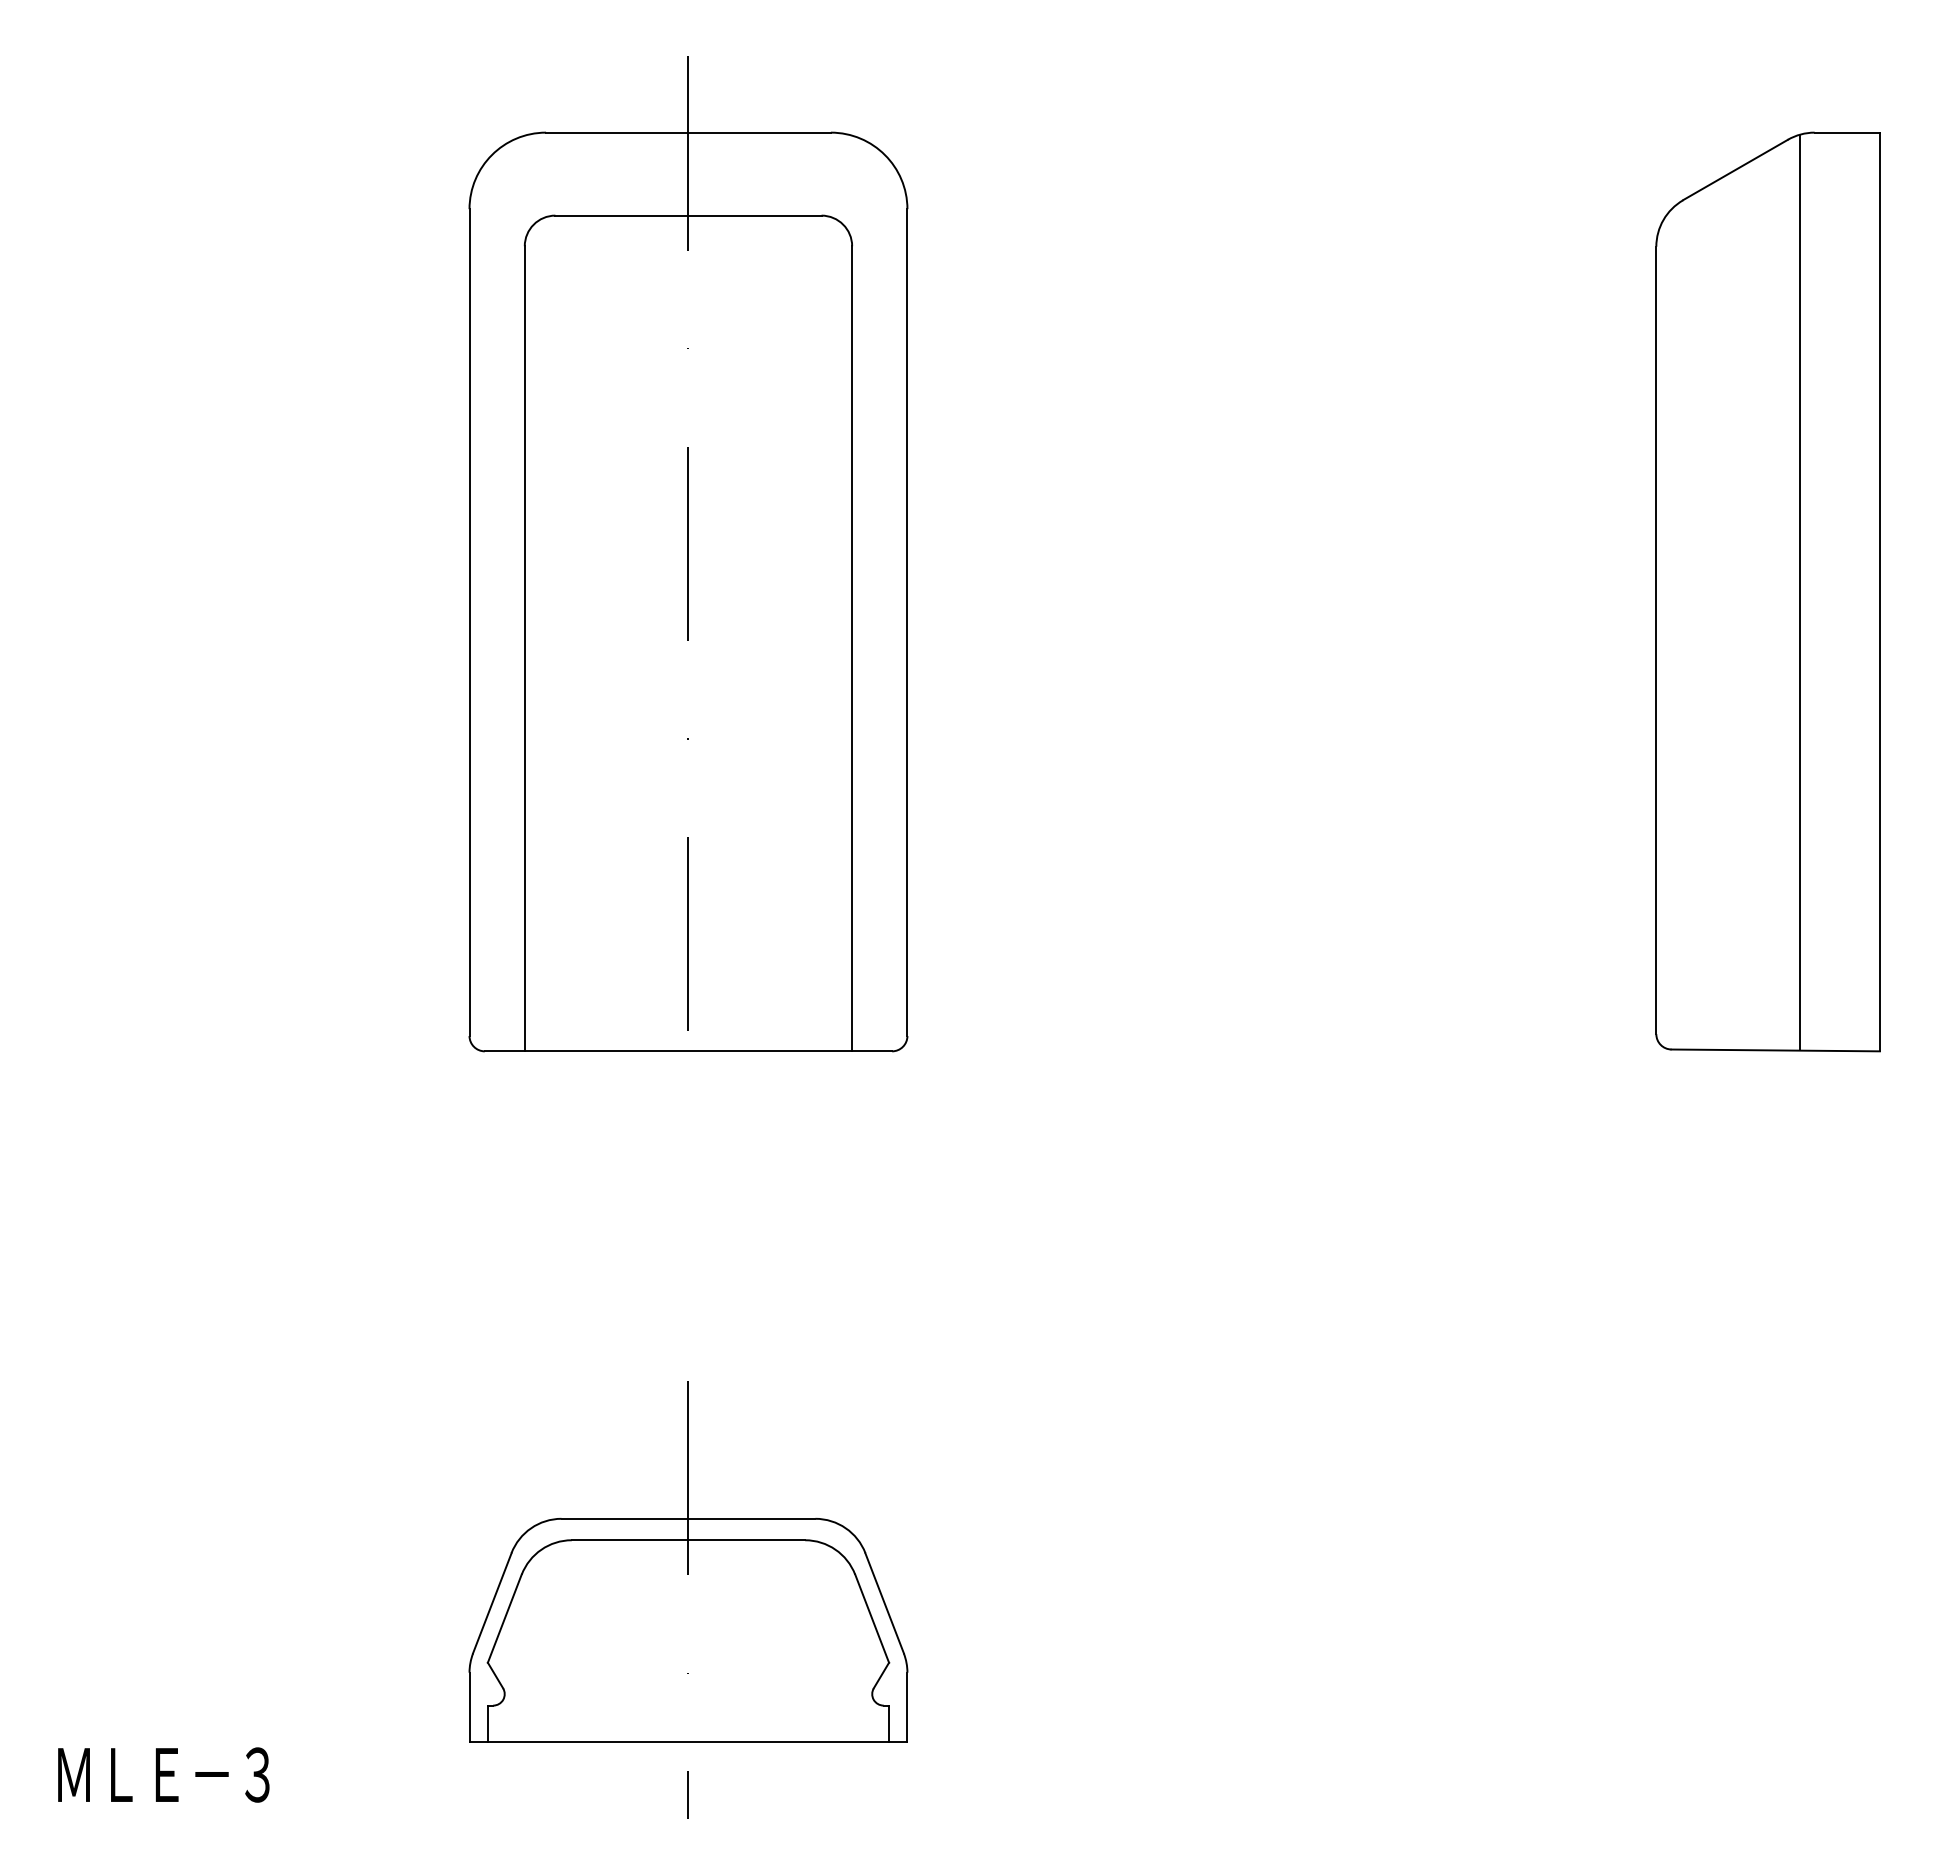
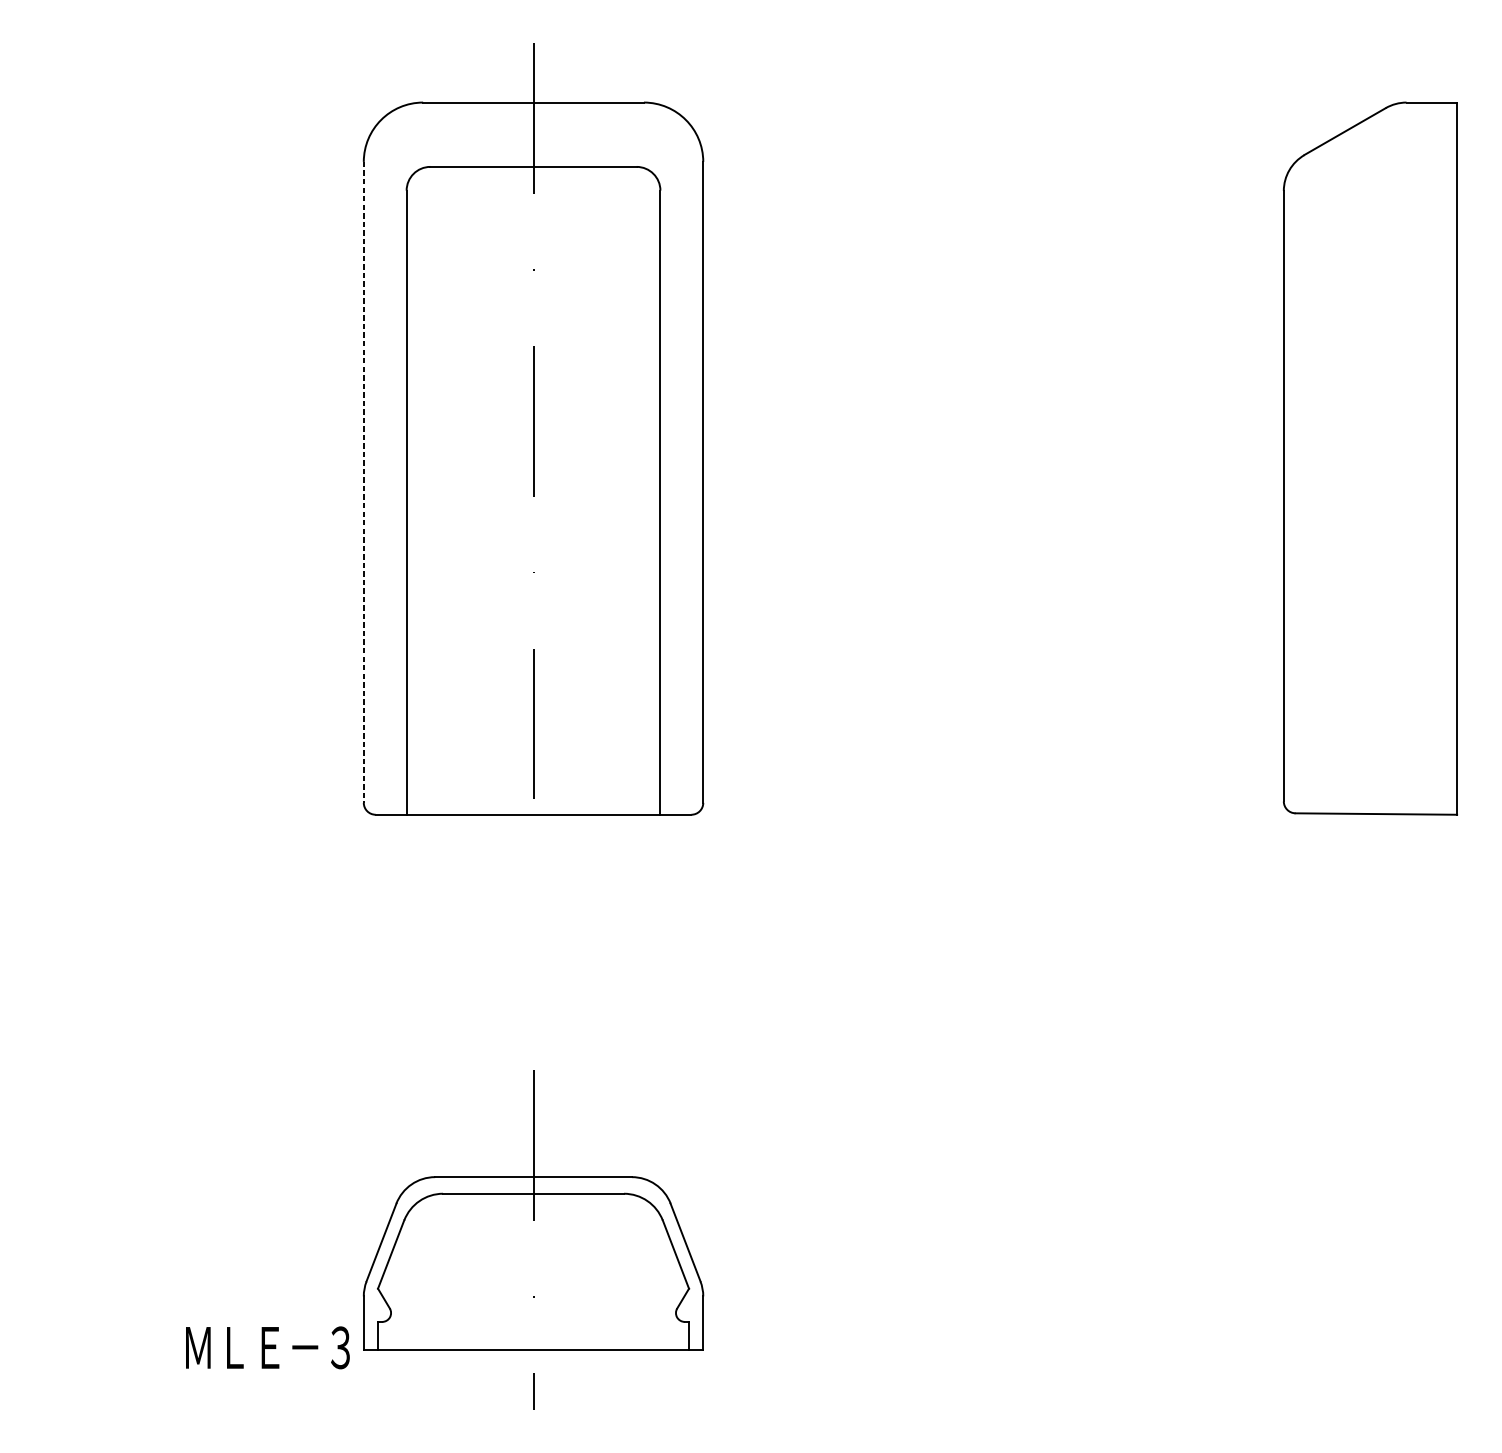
line: (1800, 591) -> (1395, 458), removed
line: (469, 623) -> (363, 483), solid -> dashed
text: (163, 1774) -> (267, 1347), moved

